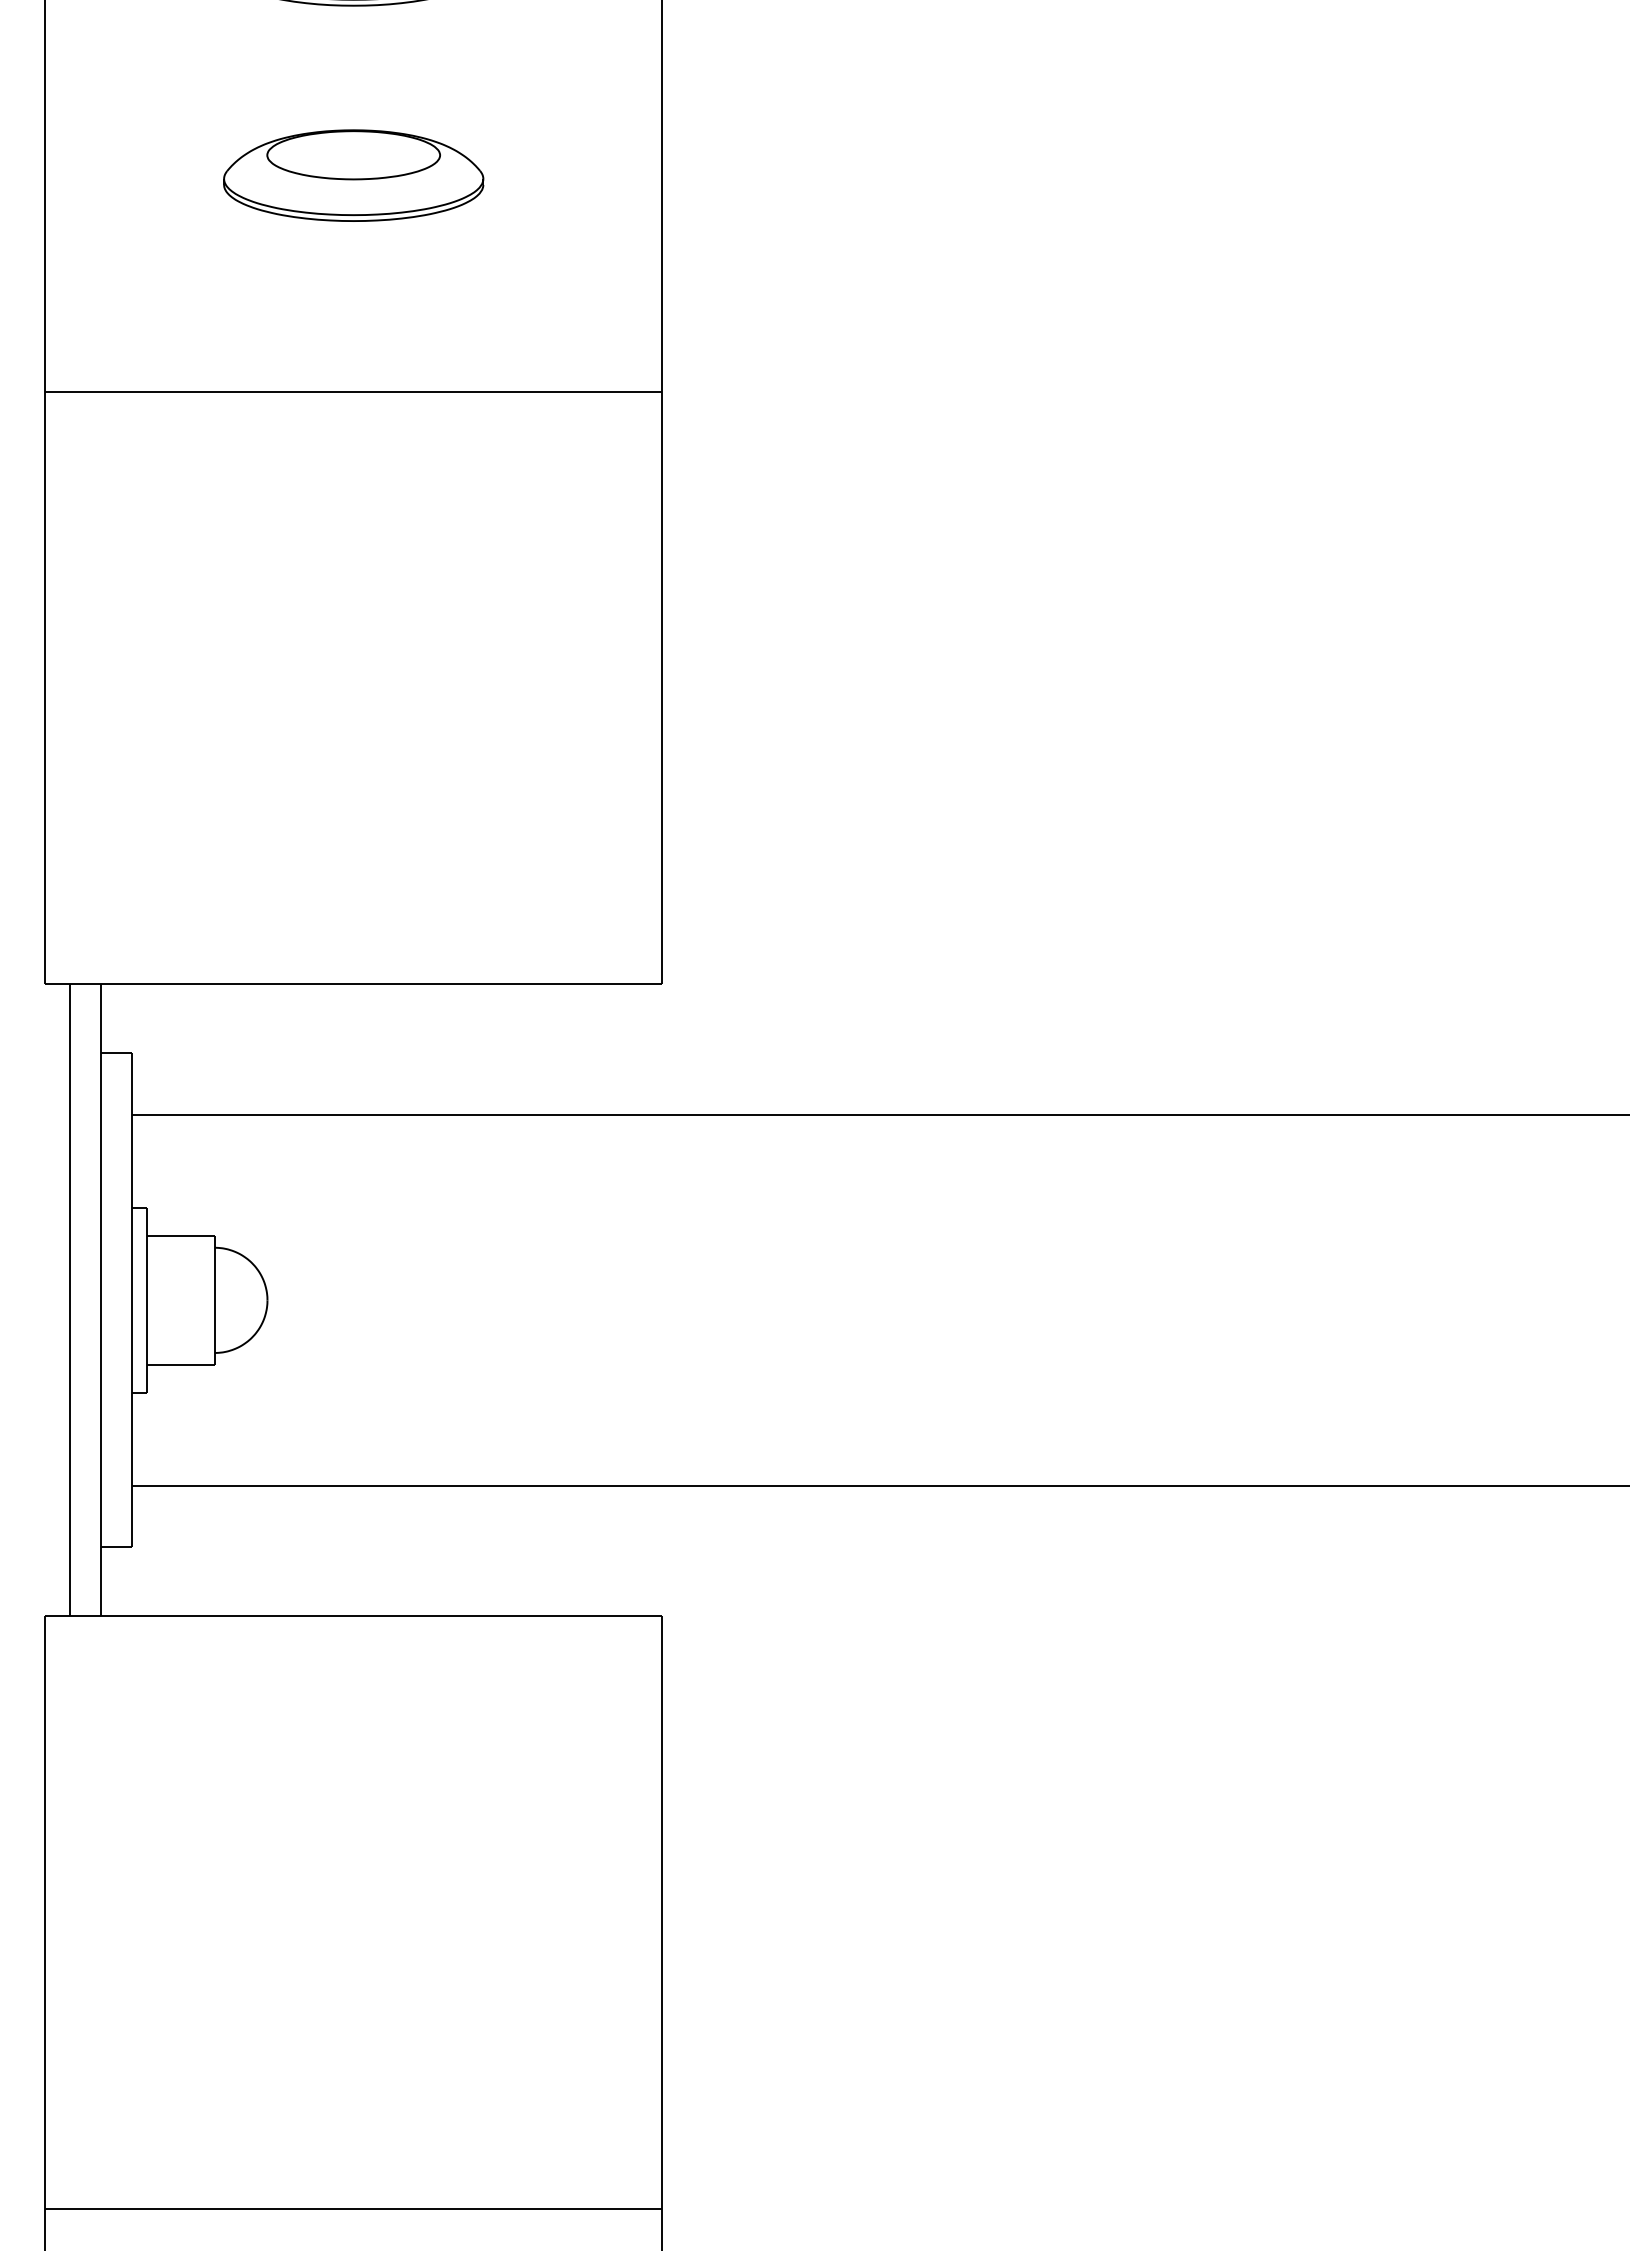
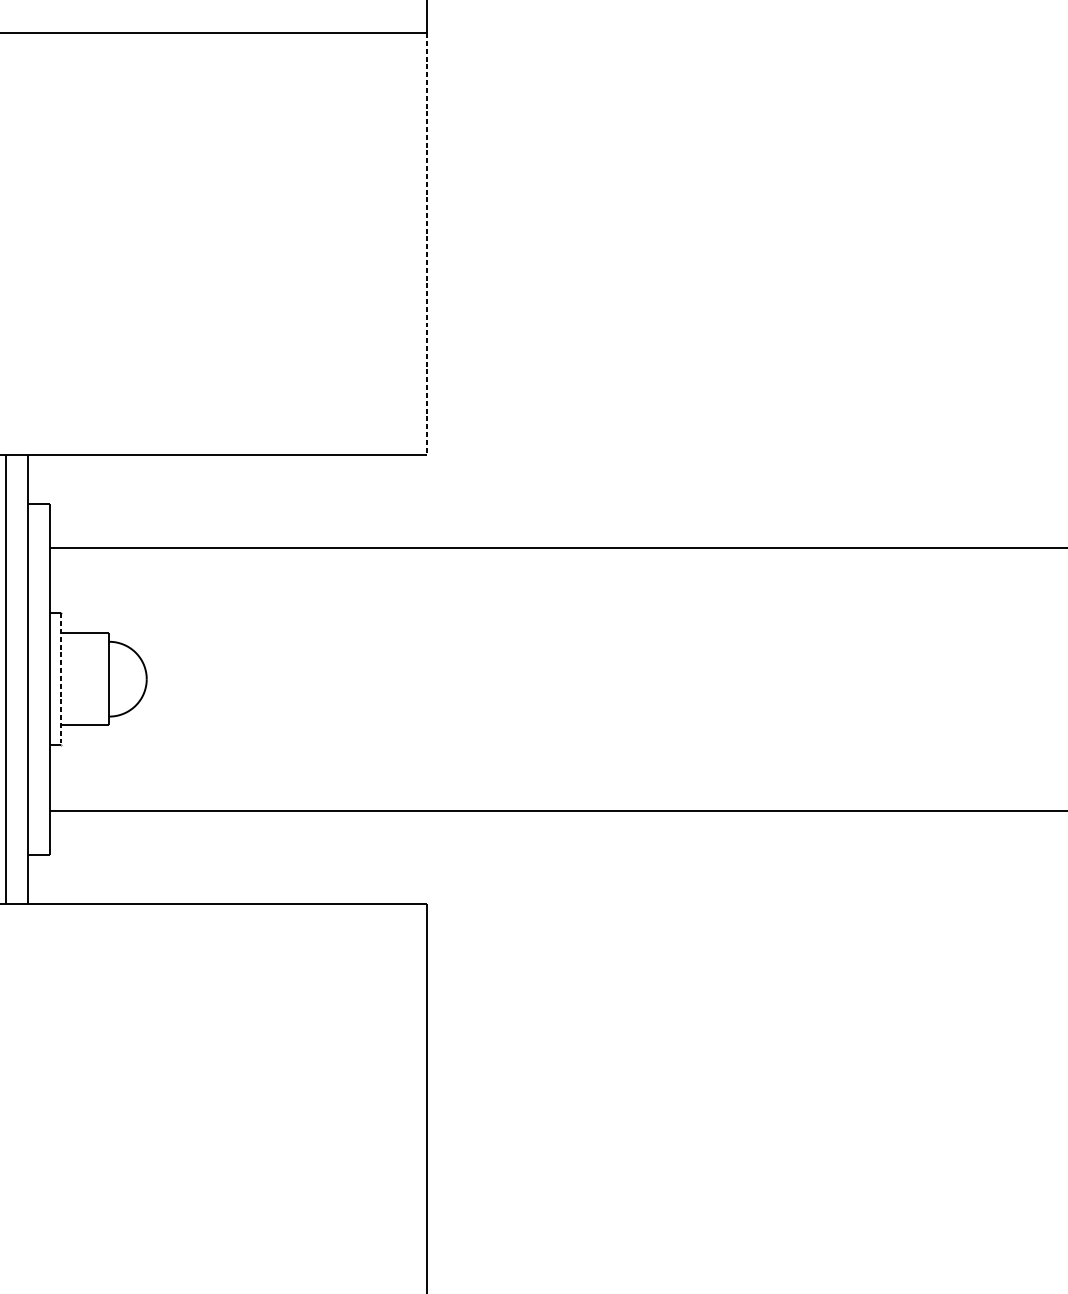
line: (662, 688) -> (427, 244), solid -> dashed
line: (146, 1300) -> (60, 679), solid -> dashed

